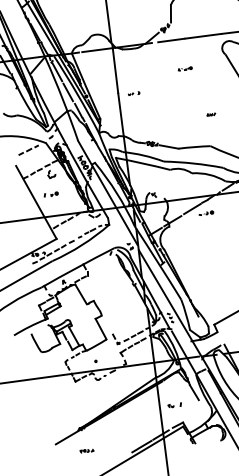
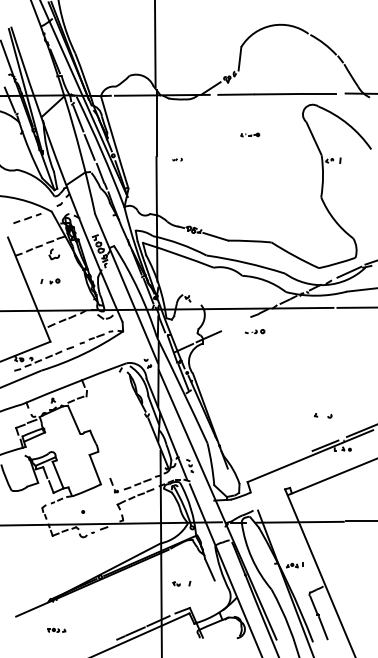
part: (133, 93) -> (177, 159), size x0.6
part: (211, 114) -> (277, 200), removed
line: (192, 208) -> (237, 323), removed

